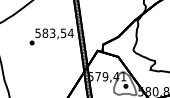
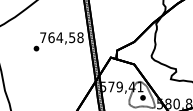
text: (54, 33) -> (61, 37), 583,54 -> 764,58

